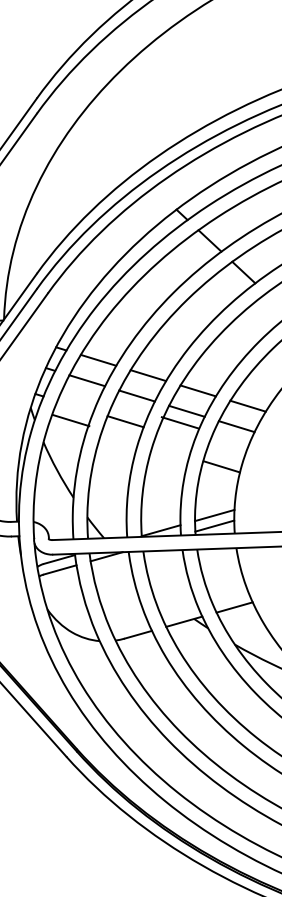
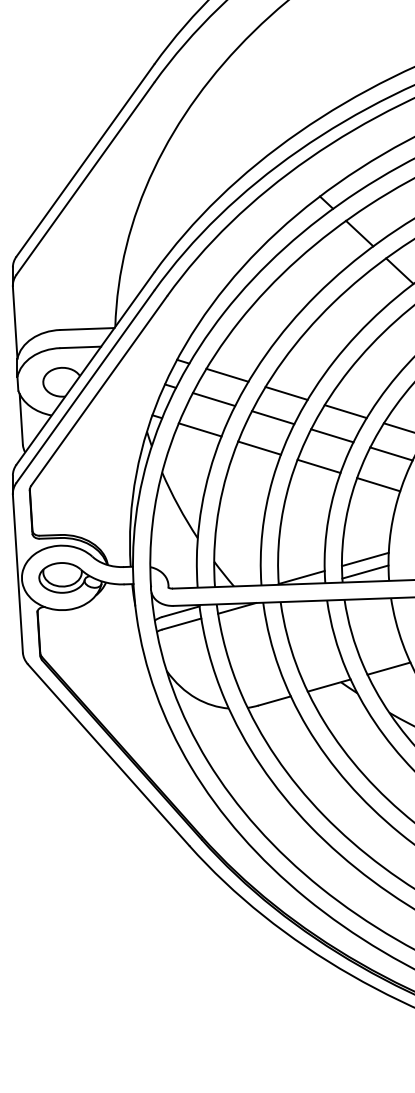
line: (70, 420) -> (199, 429), moved
line: (179, 422) -> (318, 465), moved
line: (221, 466) -> (378, 484), moved

